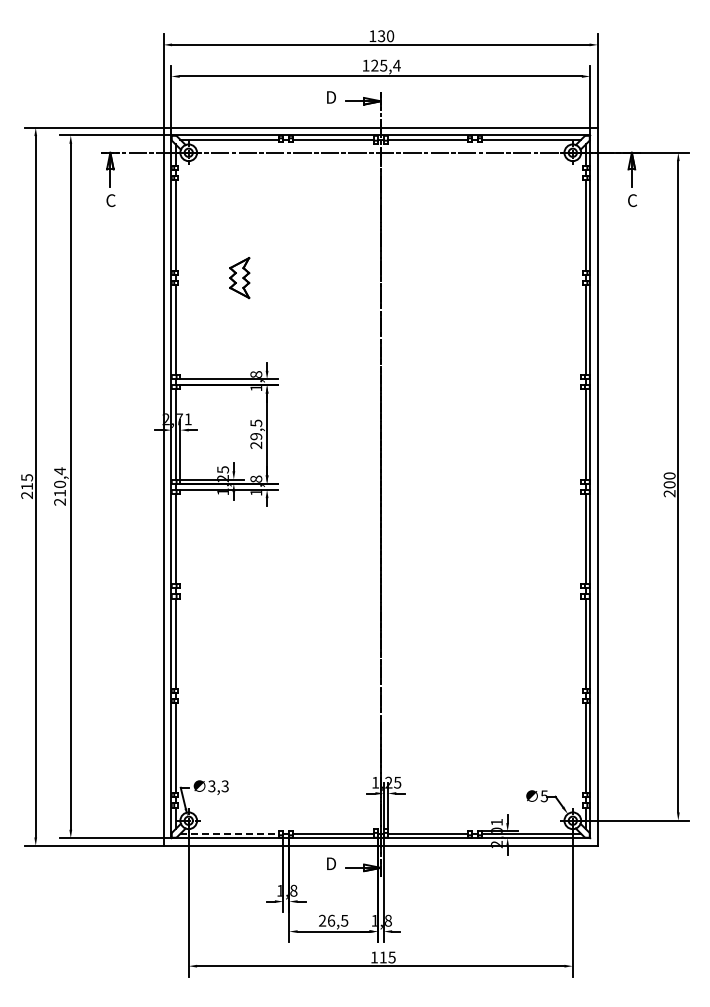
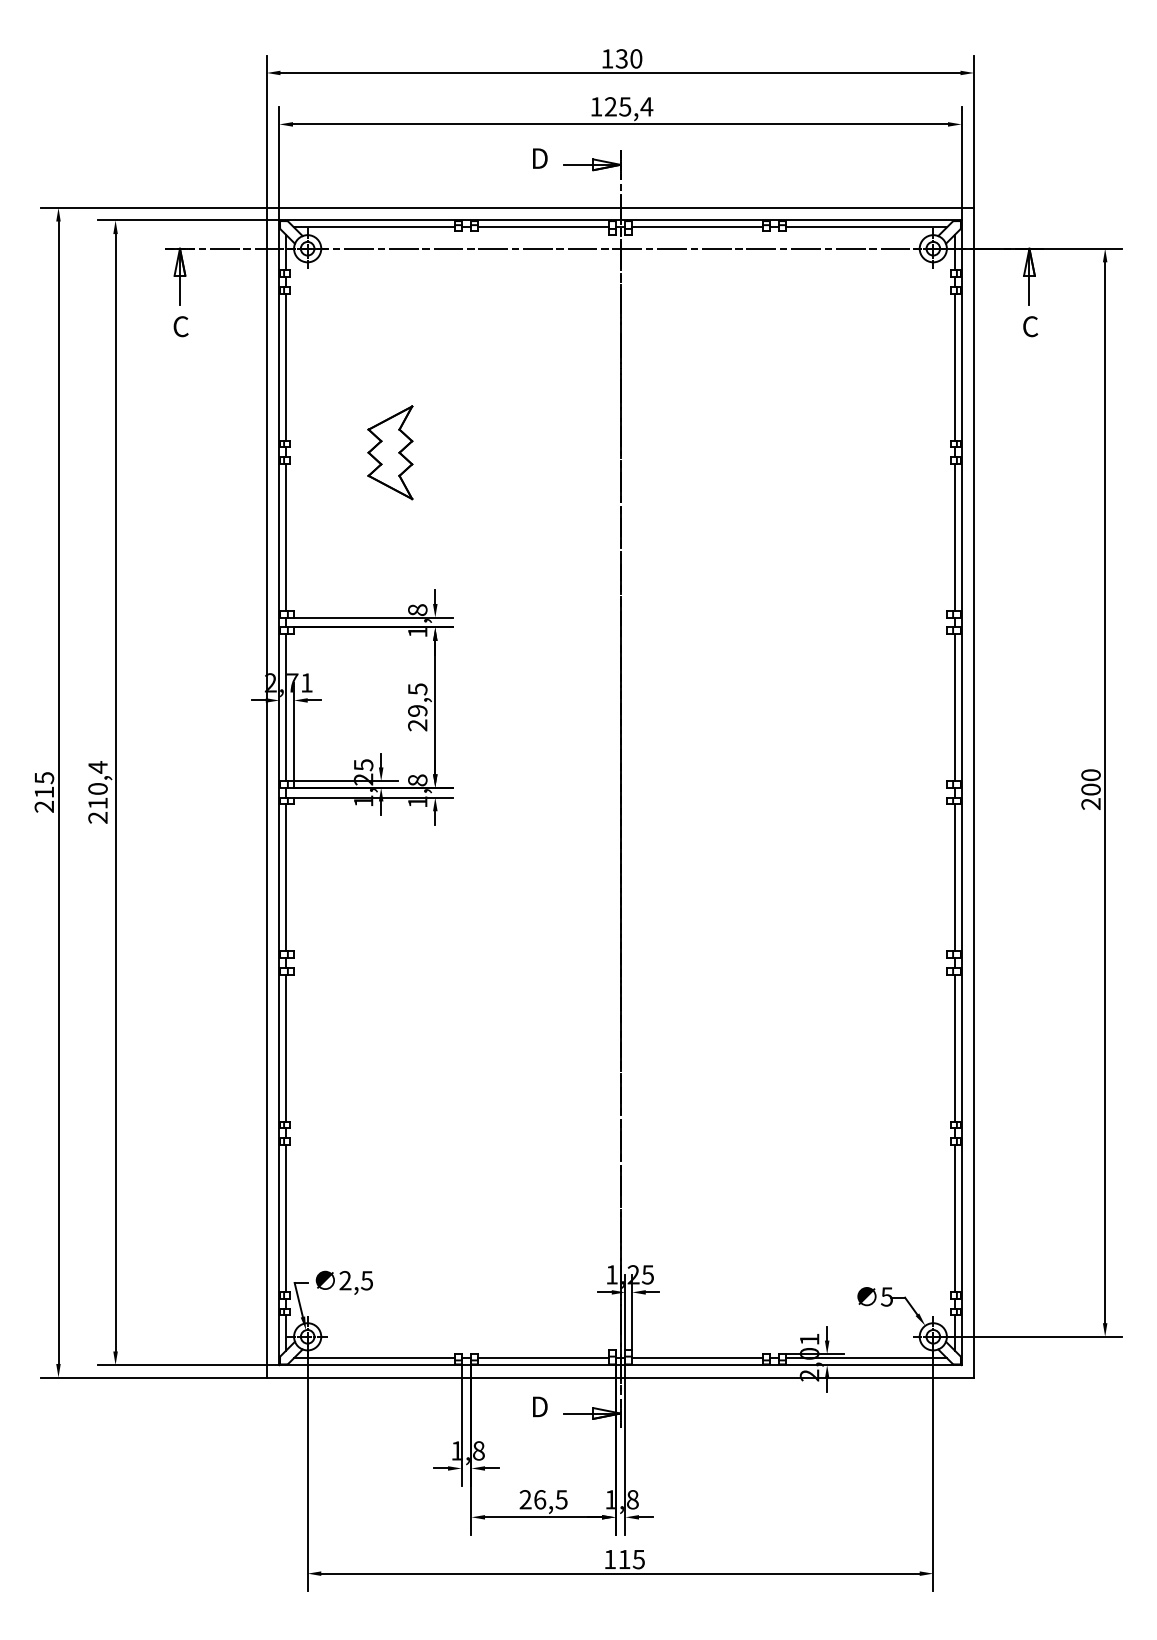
part: (239, 277) -> (390, 451), size x1.43
text: (218, 786) -> (356, 1280), 3,3 -> 2,5
line: (230, 833) -> (375, 1357), dashed -> solid

